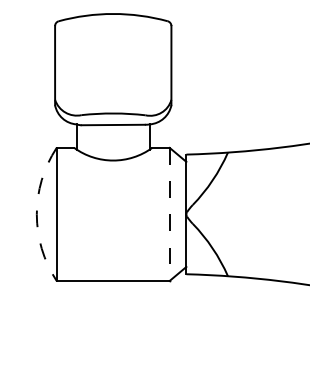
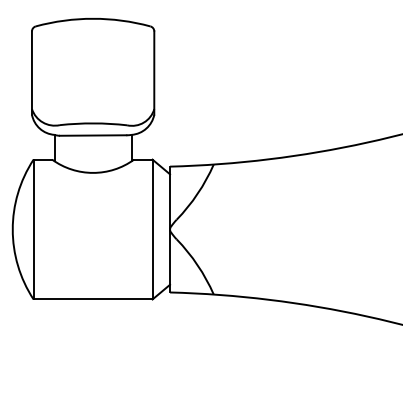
arc: (36, 214) -> (12, 229), dashed -> solid
line: (169, 214) -> (152, 229), dashed -> solid

